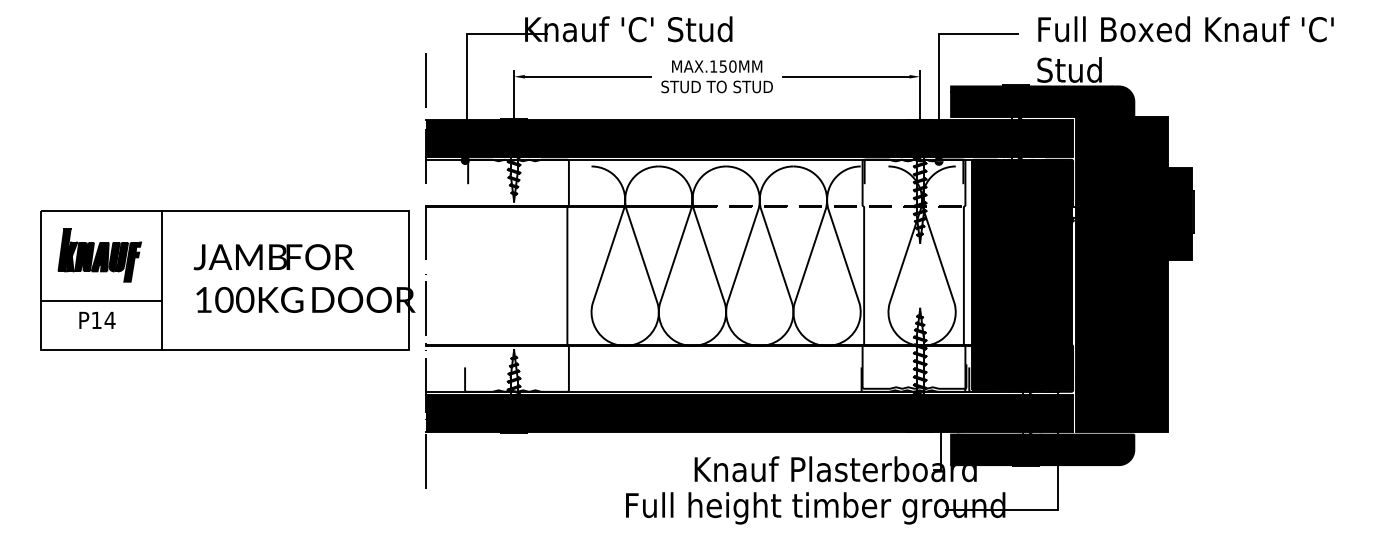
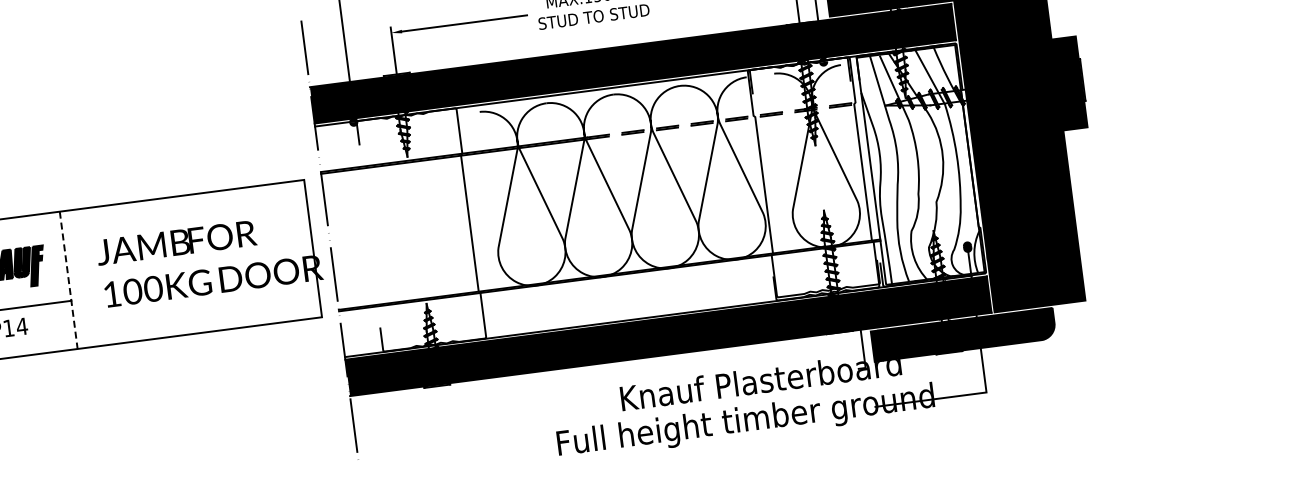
fill: (1021, 275) -> (920, 164), removed
line: (162, 281) -> (69, 281), solid -> dashed

